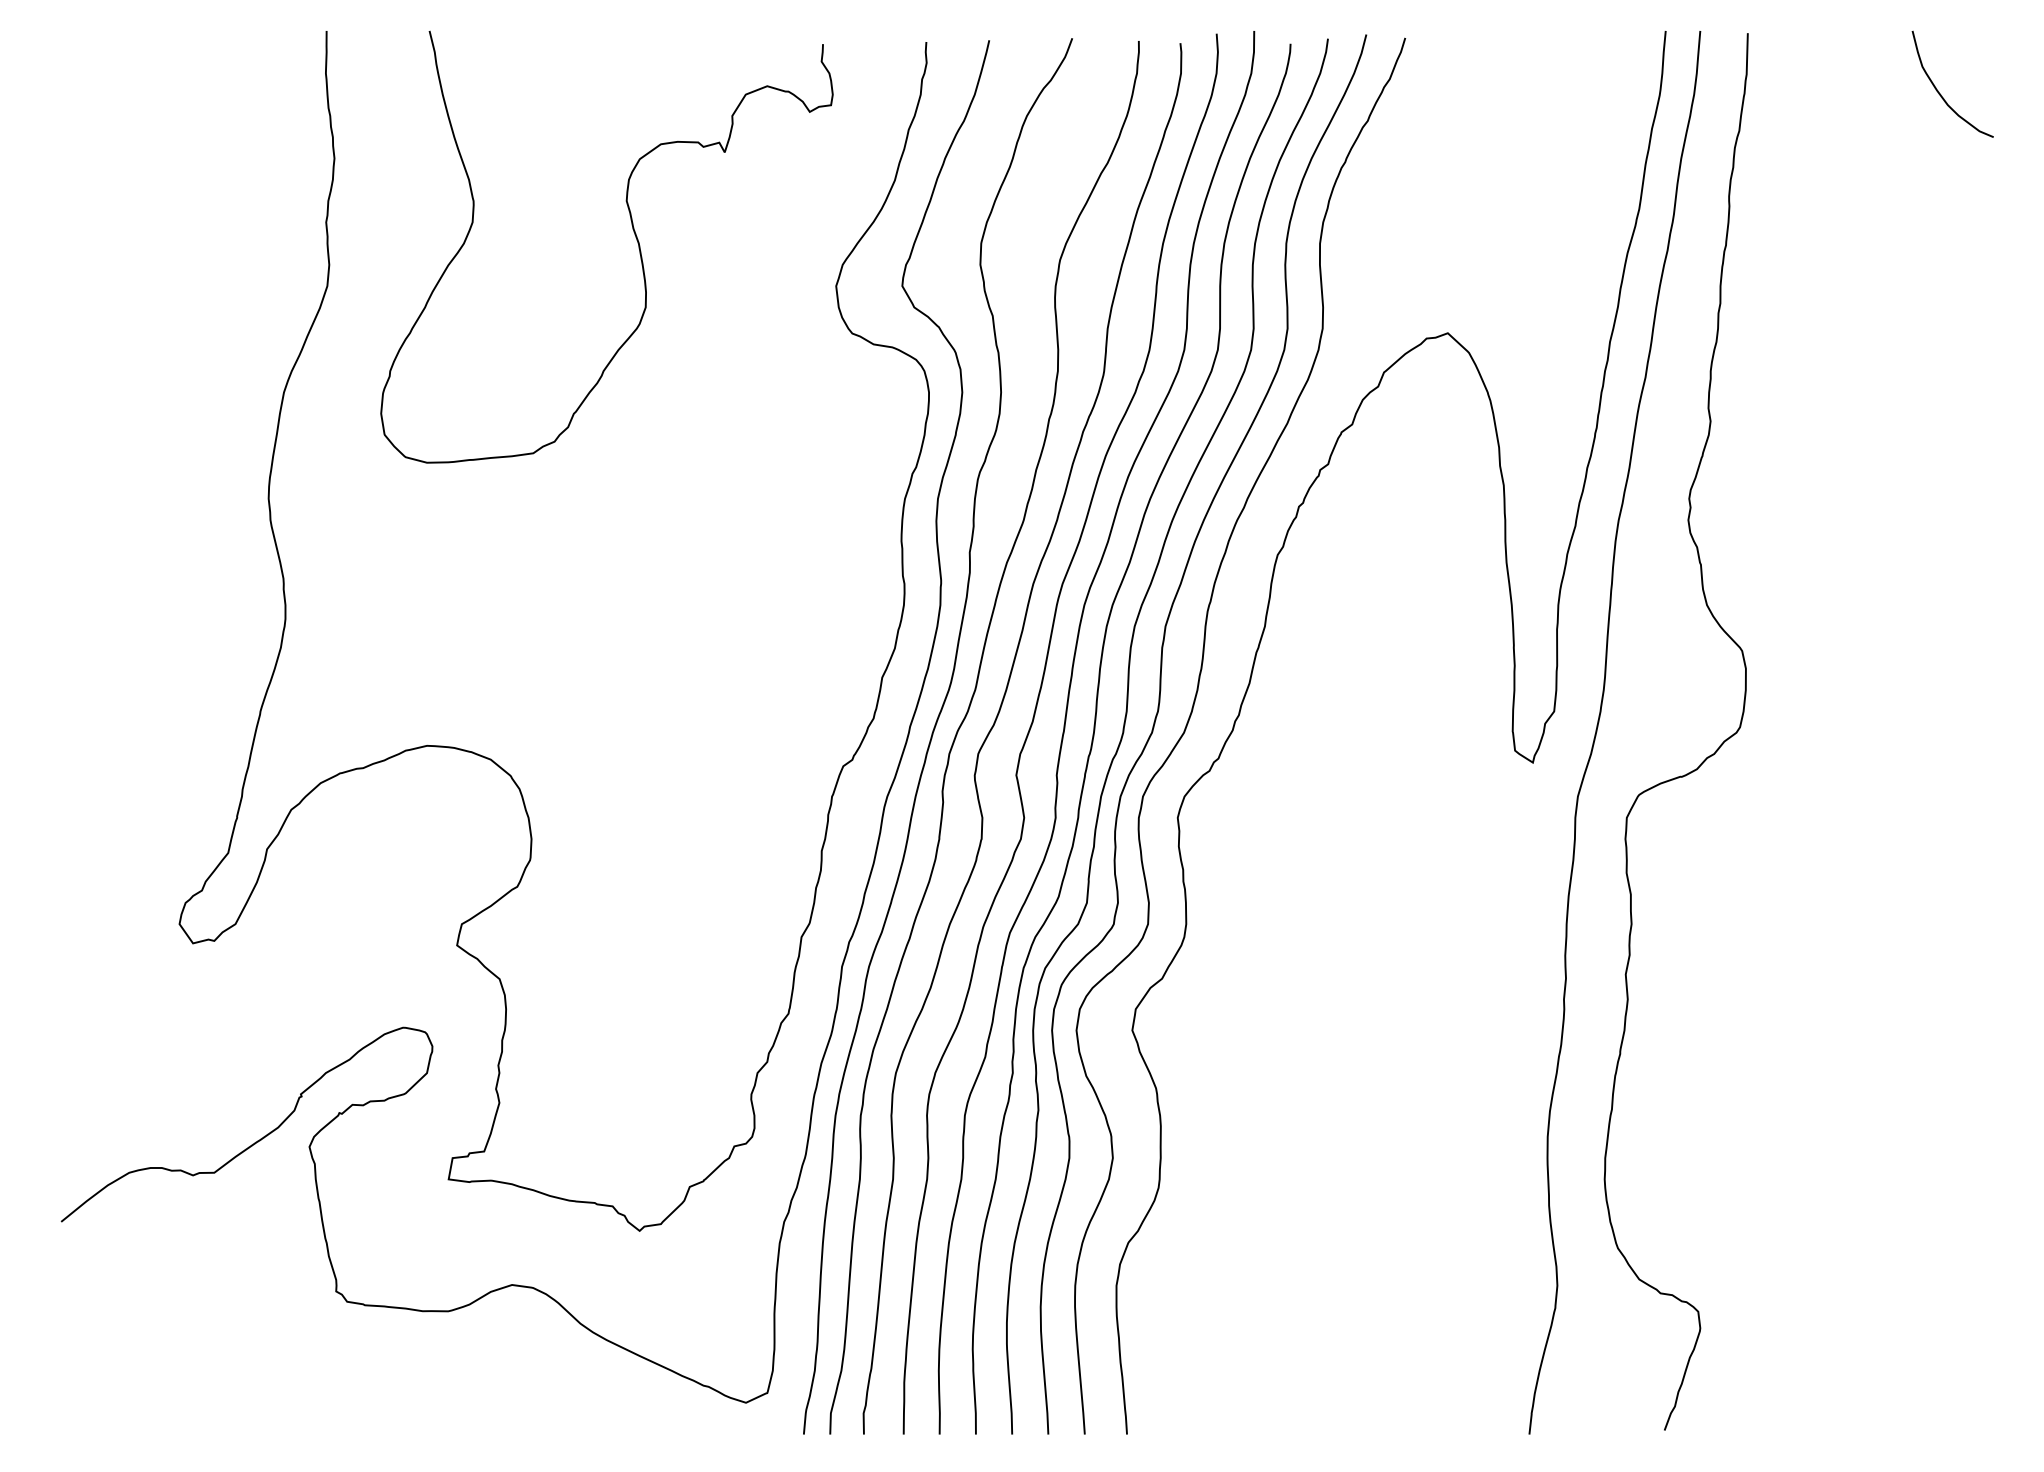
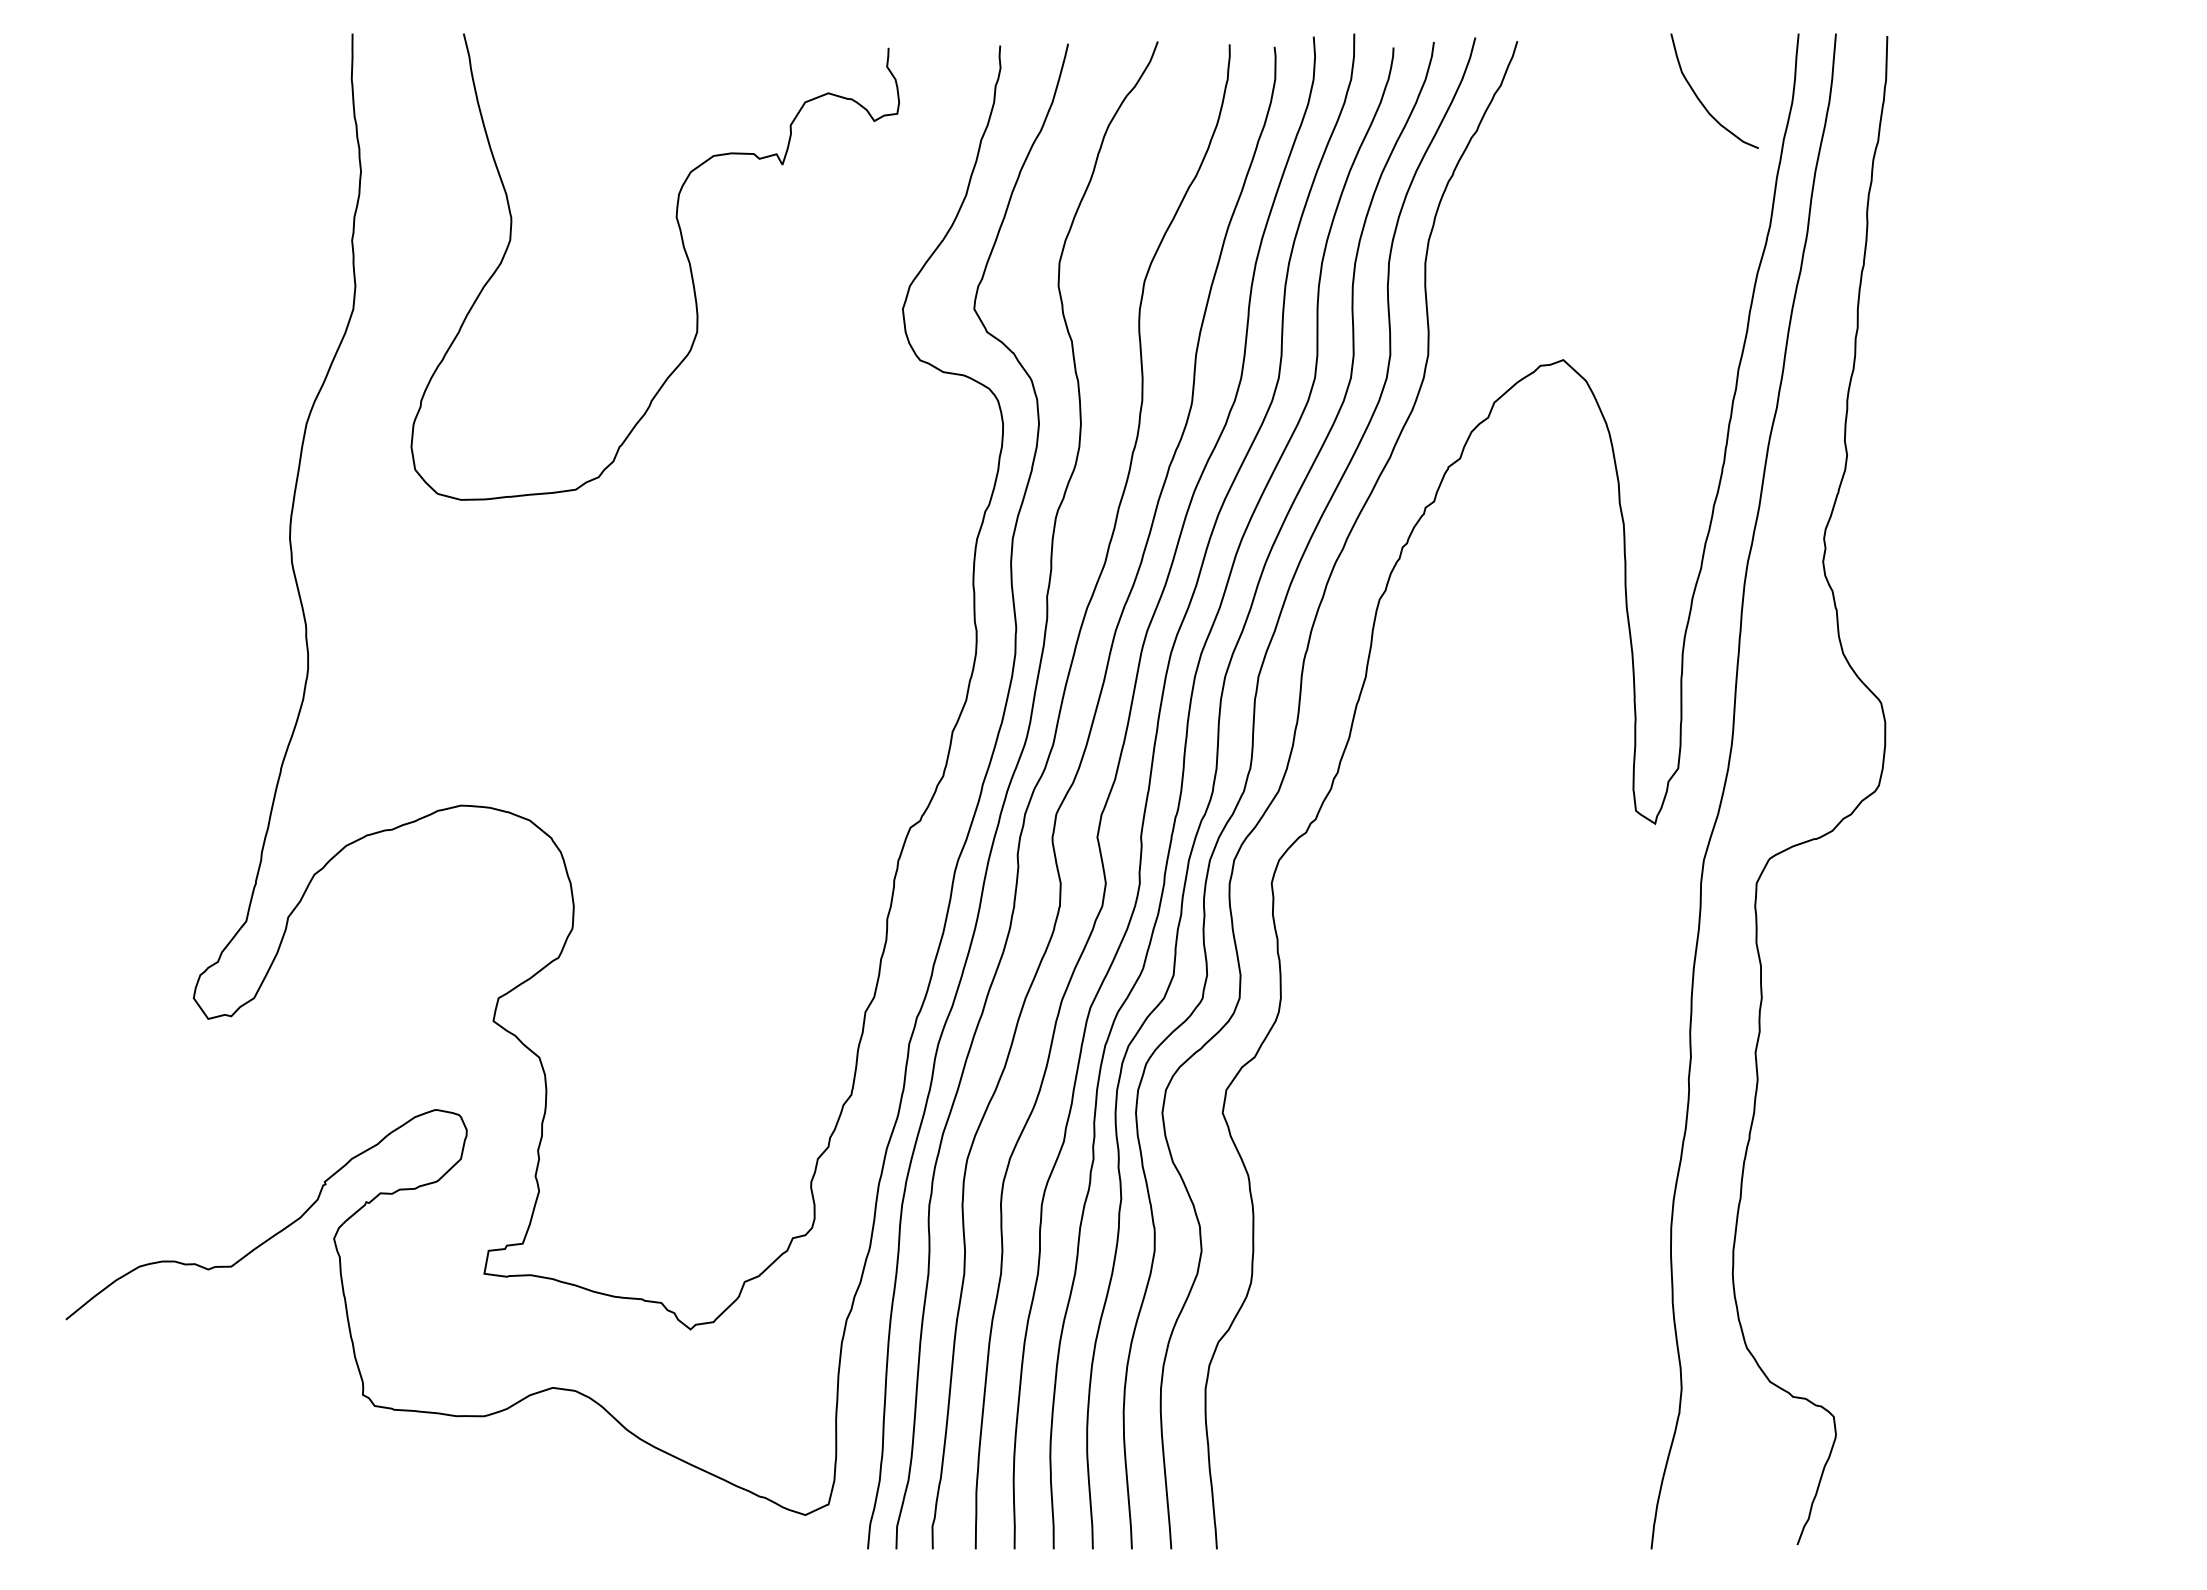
curve: (1941, 94) -> (1702, 102), moved

